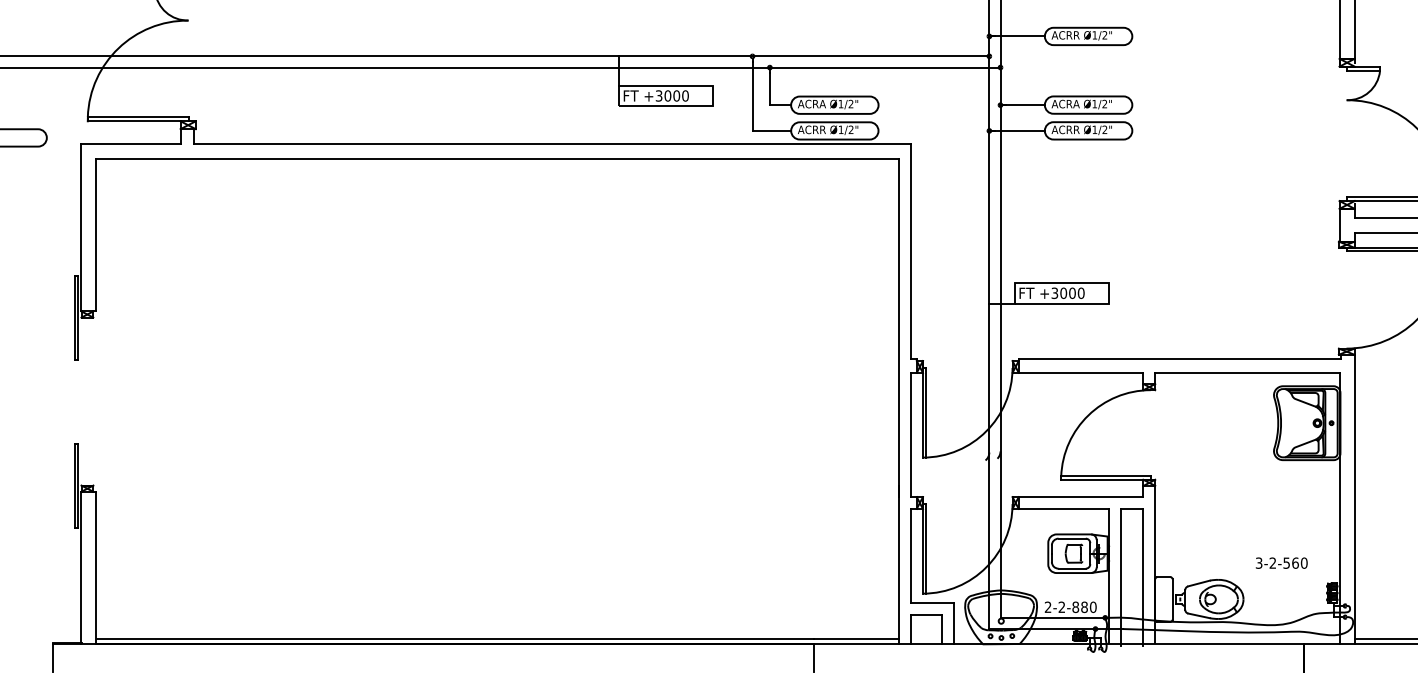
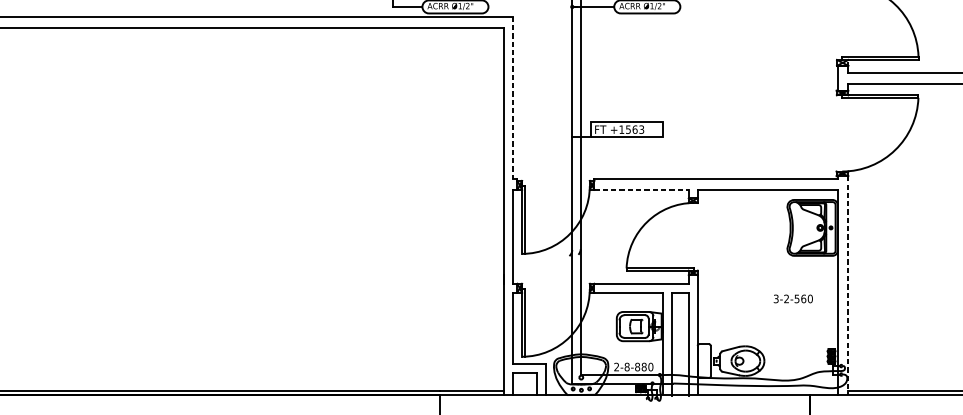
line: (910, 251) -> (512, 98), solid -> dashed
text: (1067, 293) -> (631, 129), +3000 -> +1563
line: (1081, 372) -> (641, 189), solid -> dashed
line: (1354, 499) -> (848, 285), solid -> dashed
text: (1281, 562) -> (793, 298), moved
text: (1061, 606) -> (626, 366), 2-2-880 -> 2-8-880

